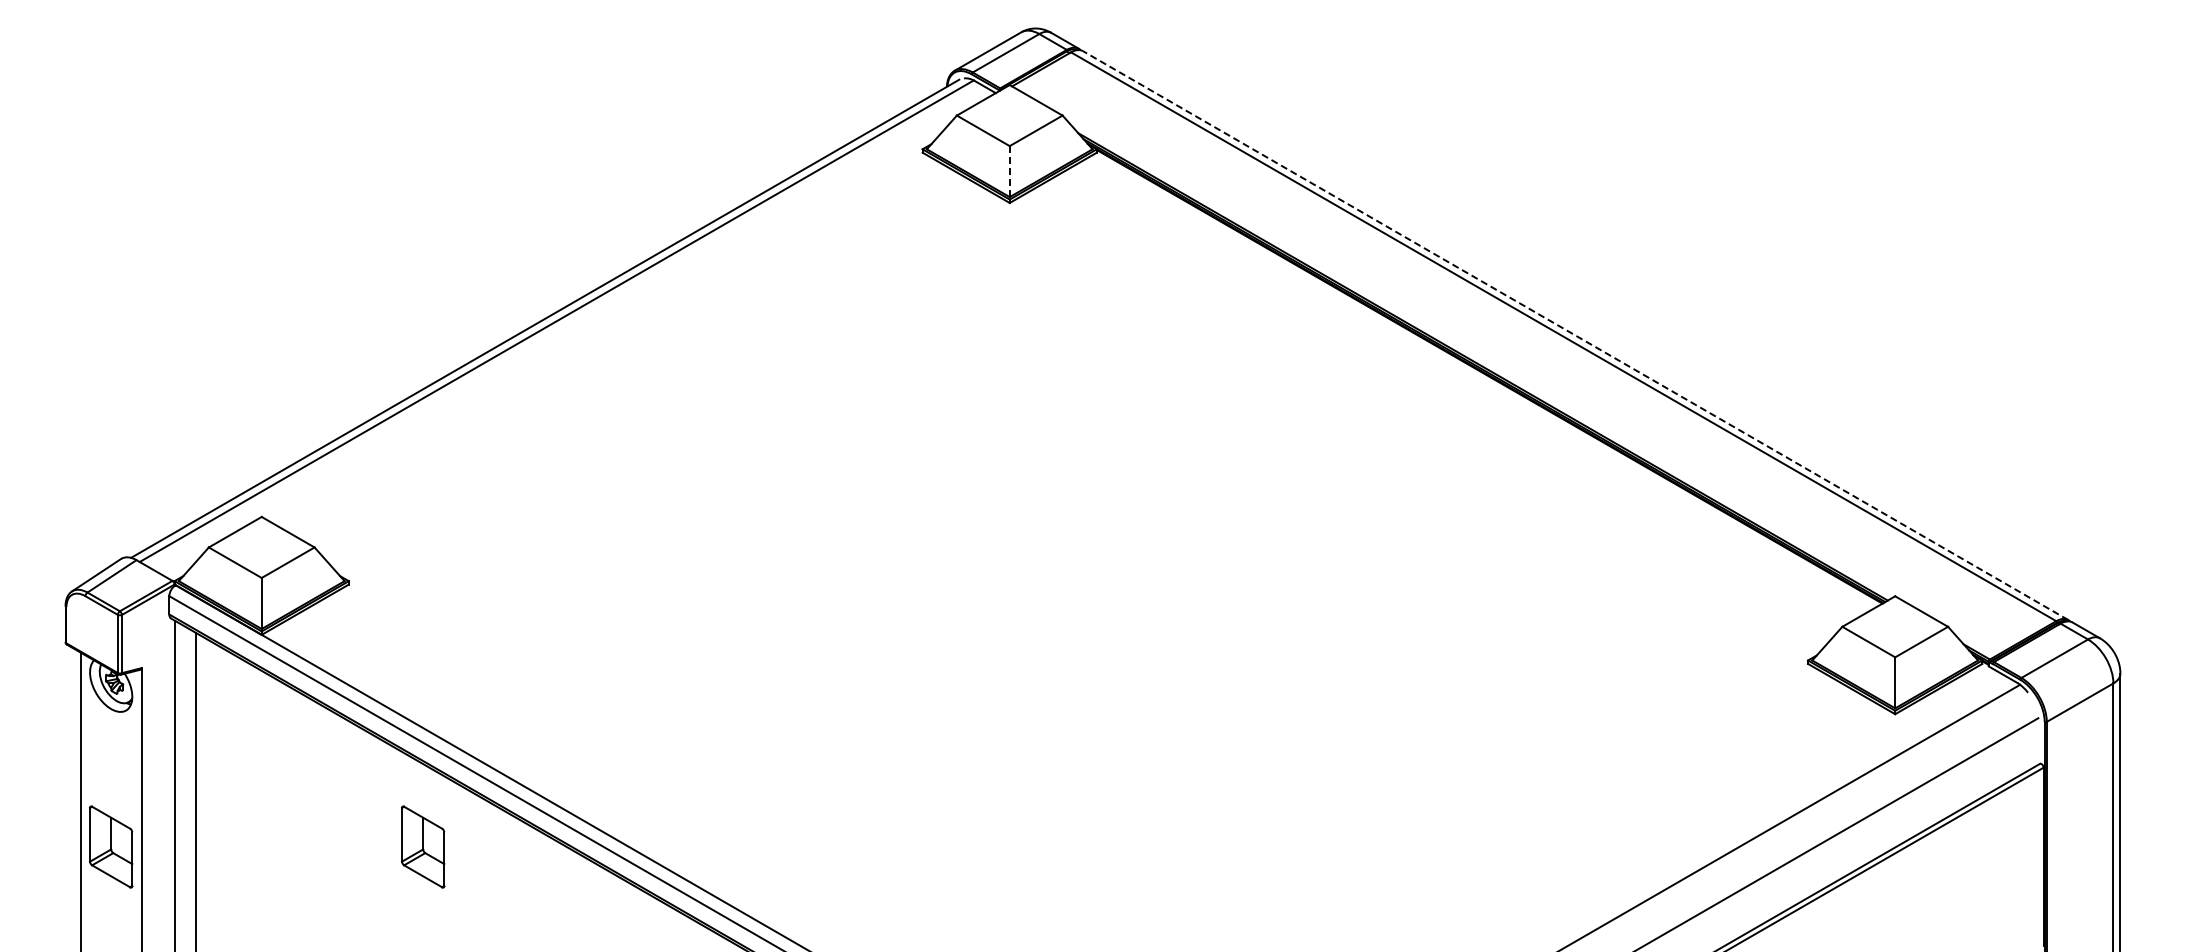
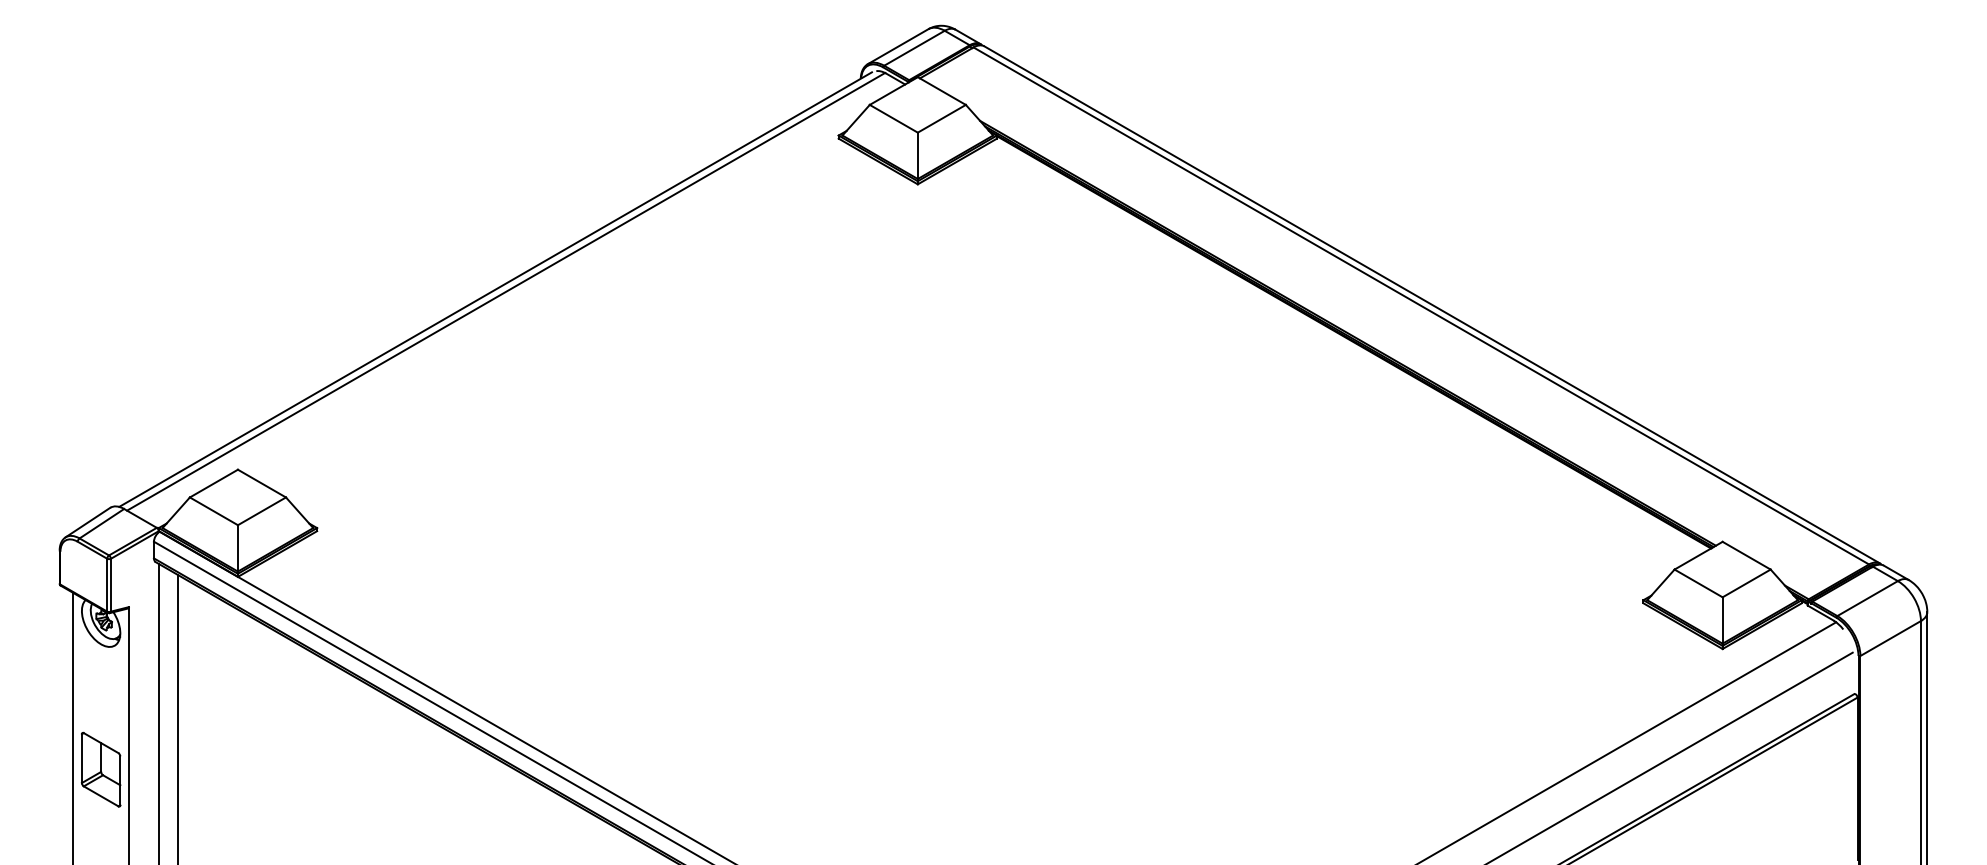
line: (1009, 171) -> (917, 155), dashed -> solid
line: (1575, 335) -> (1432, 304), dashed -> solid
part: (423, 846) -> (384, 769), removed

